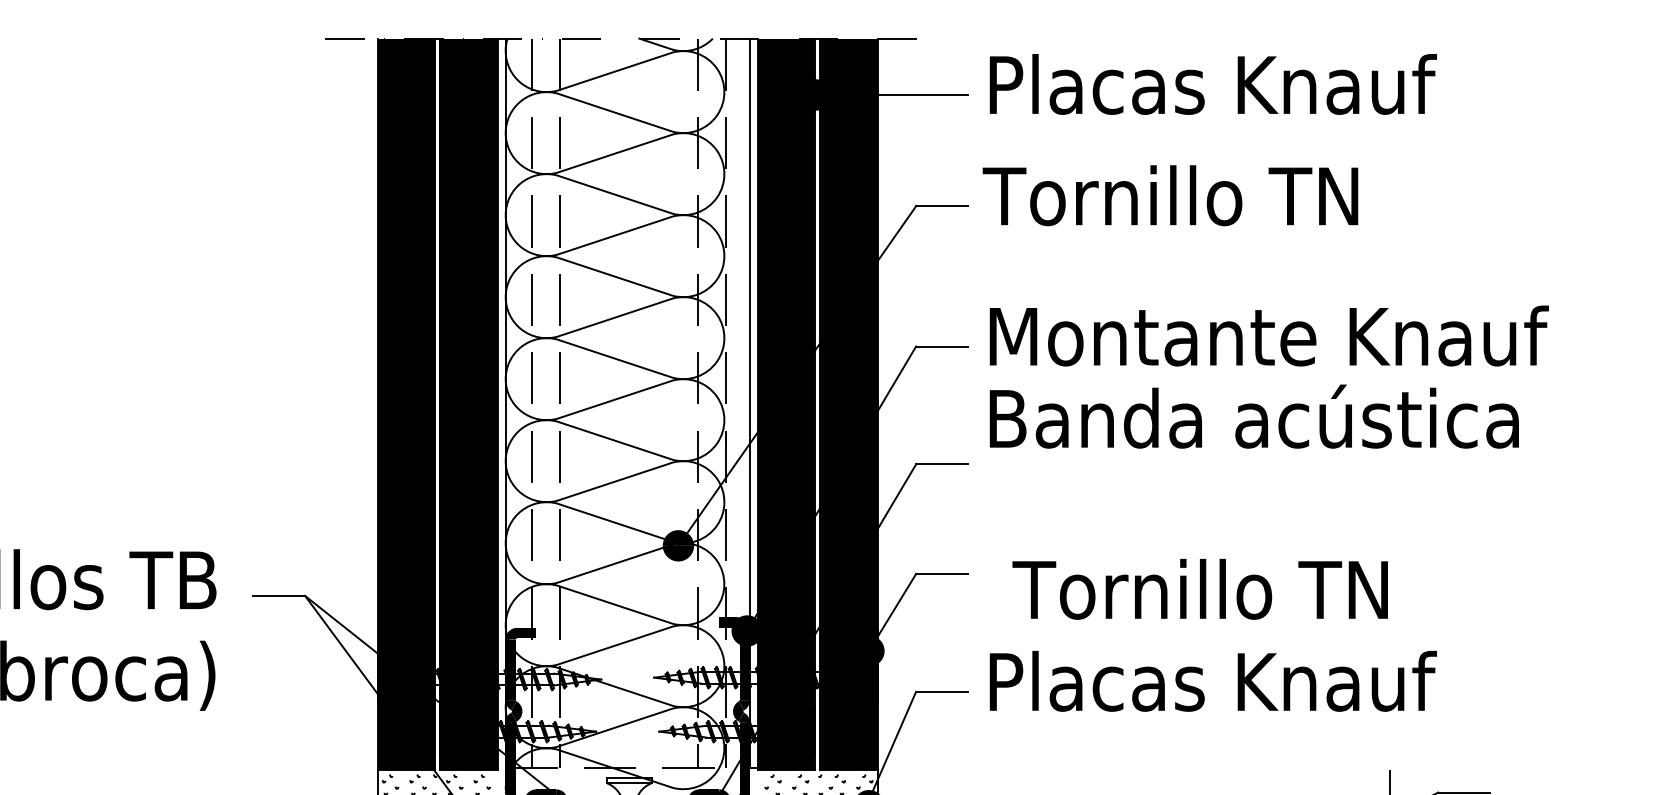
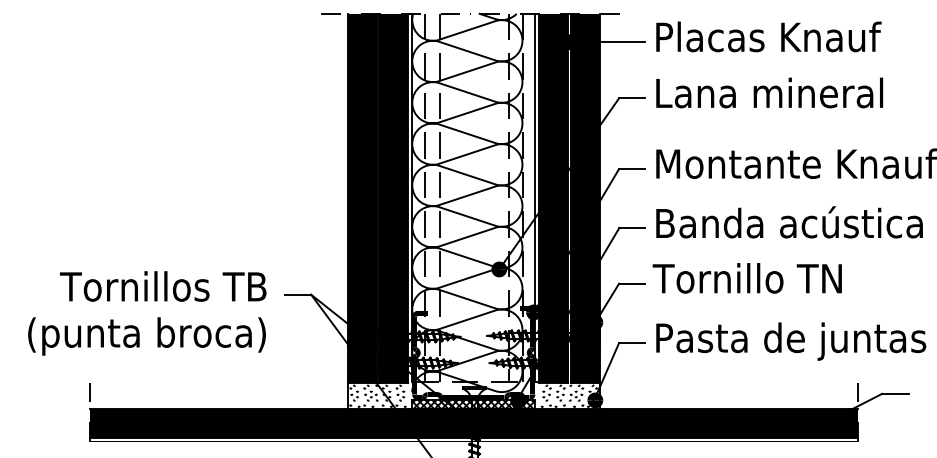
text: (1210, 194) -> (767, 92), Tornillo TN -> Lana mineral
text: (1254, 416) -> (789, 222), moved
text: (1198, 589) -> (746, 278), moved
text: (1278, 688) -> (801, 341), Placas Knauf -> Pasta de juntas

